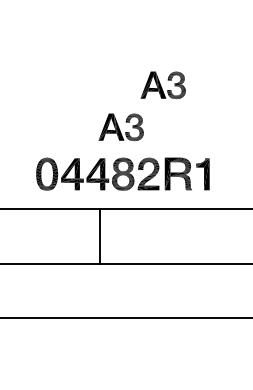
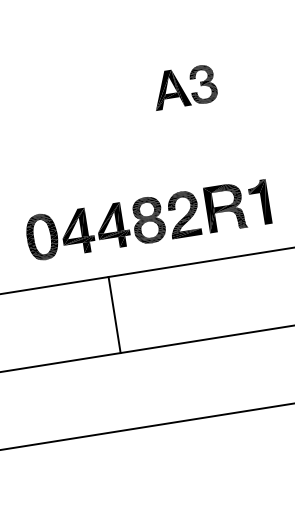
part: (120, 127) -> (134, 155), removed
line: (100, 236) -> (115, 314), moved

